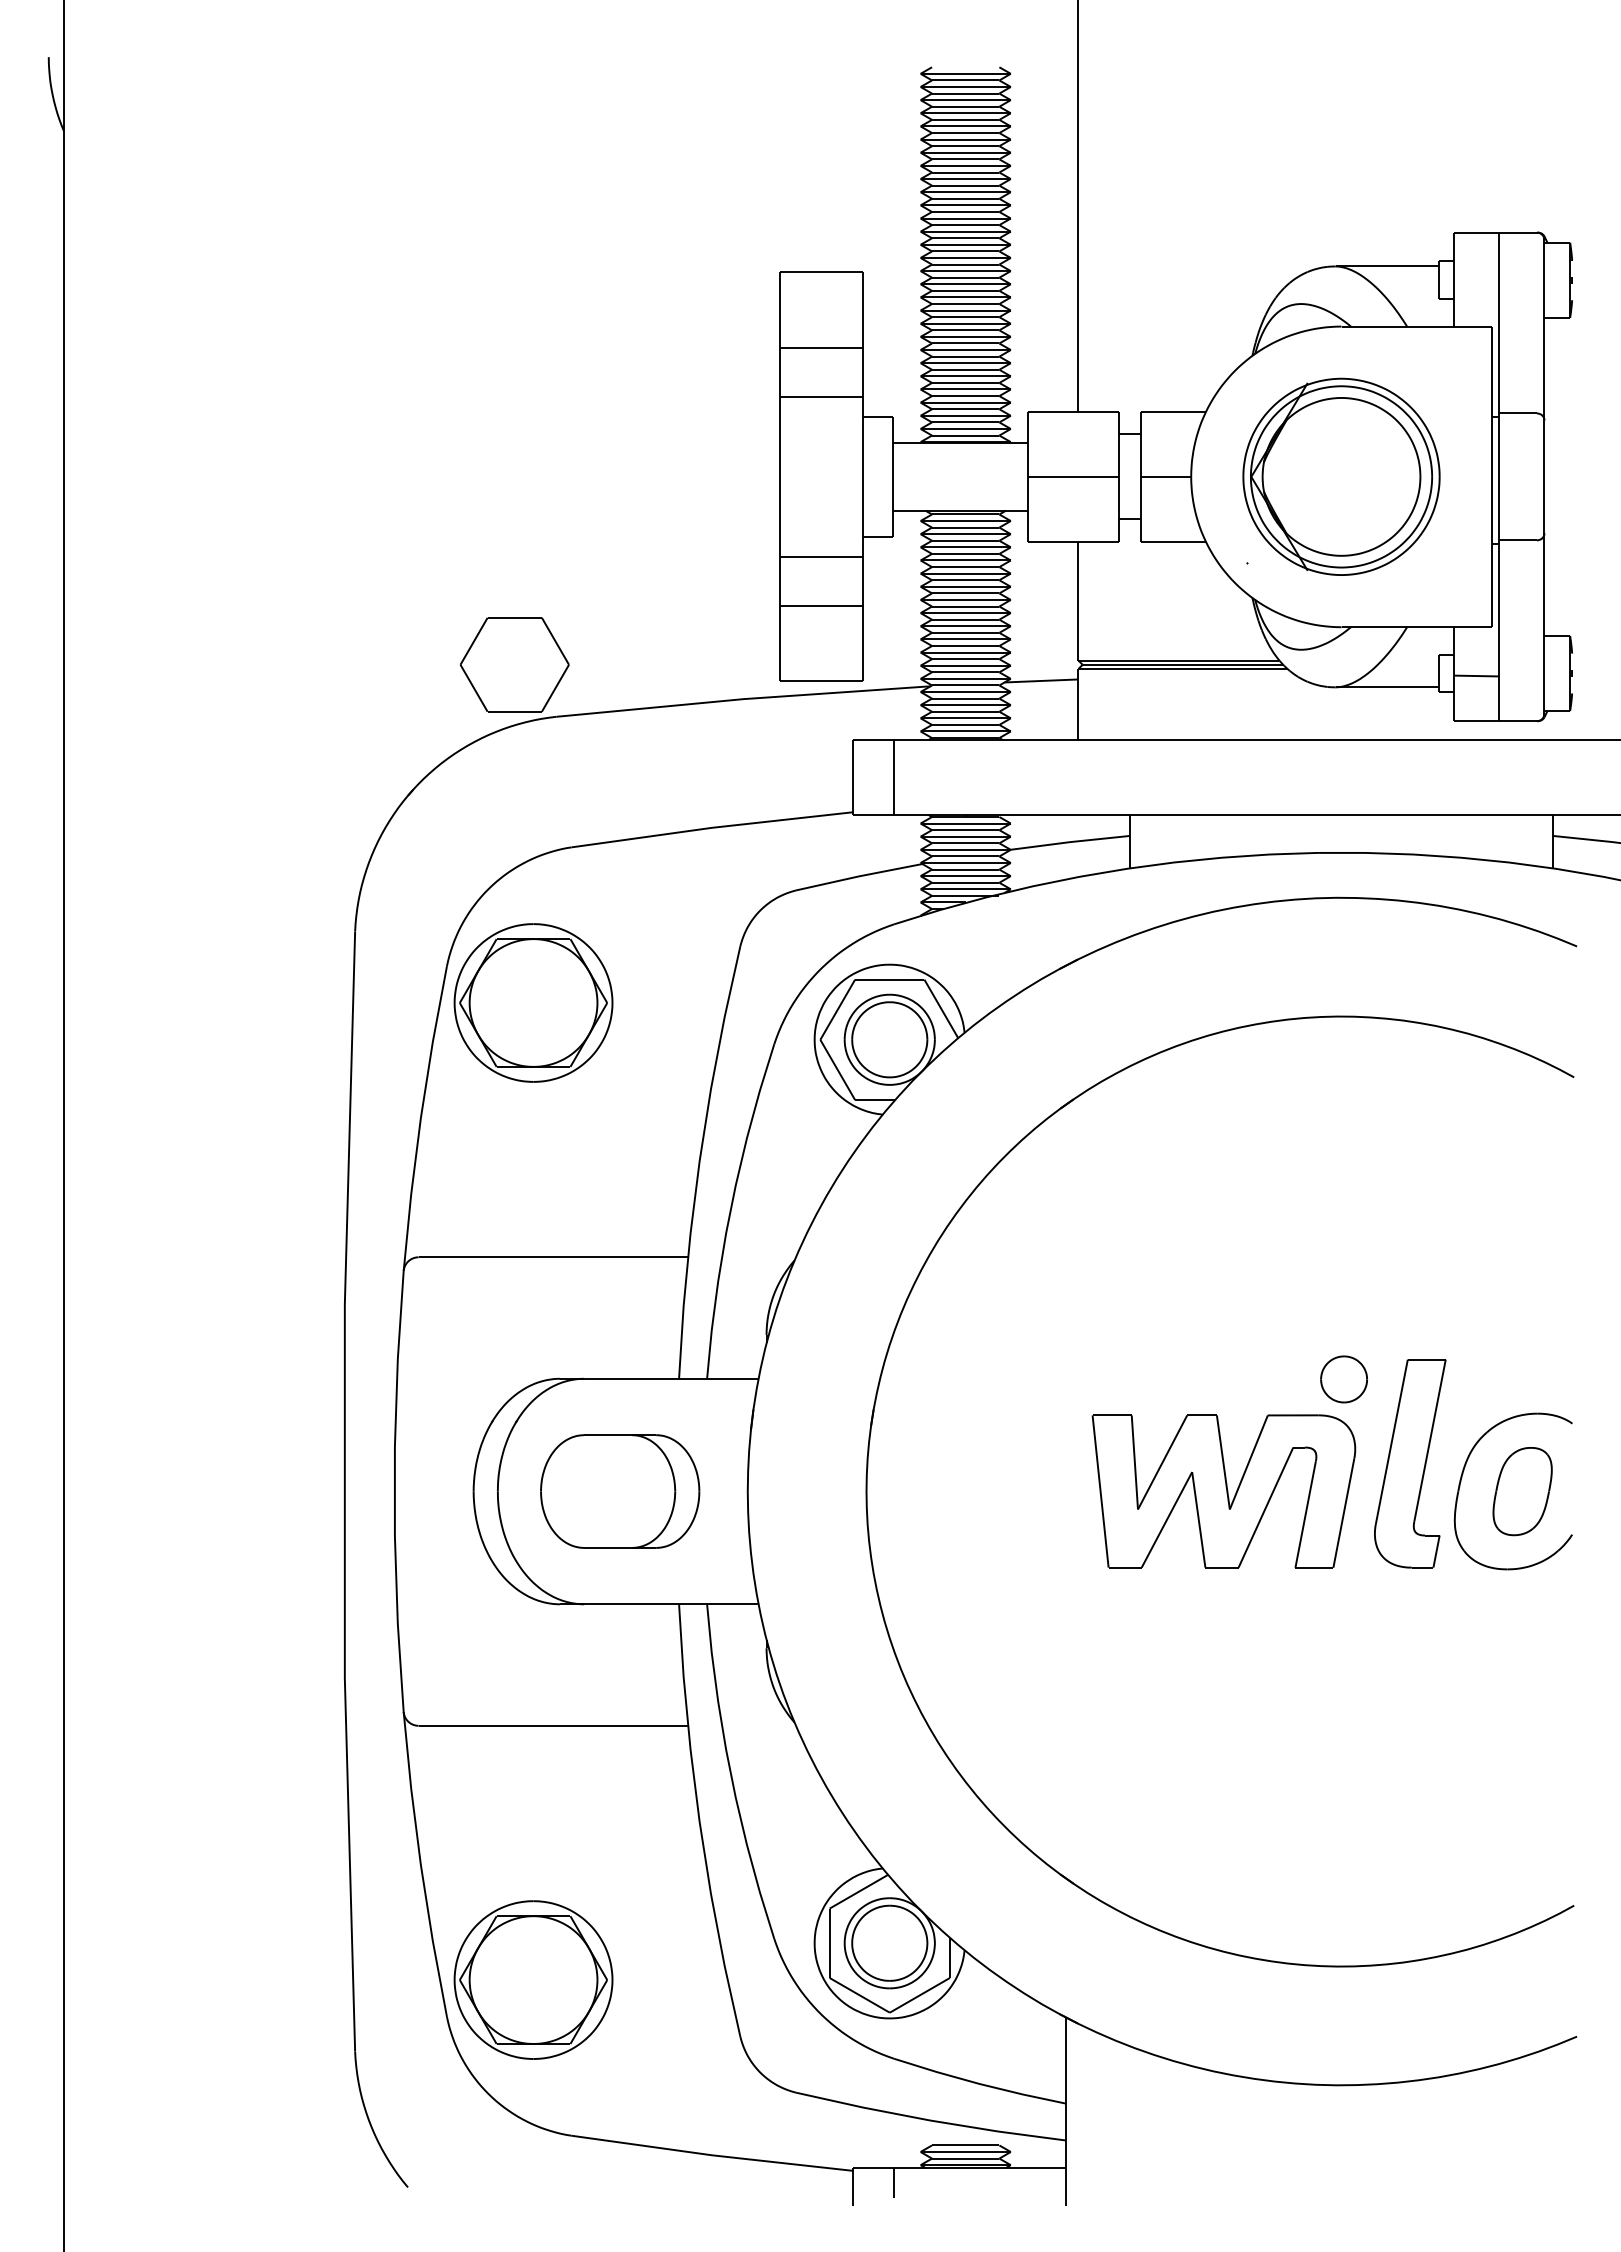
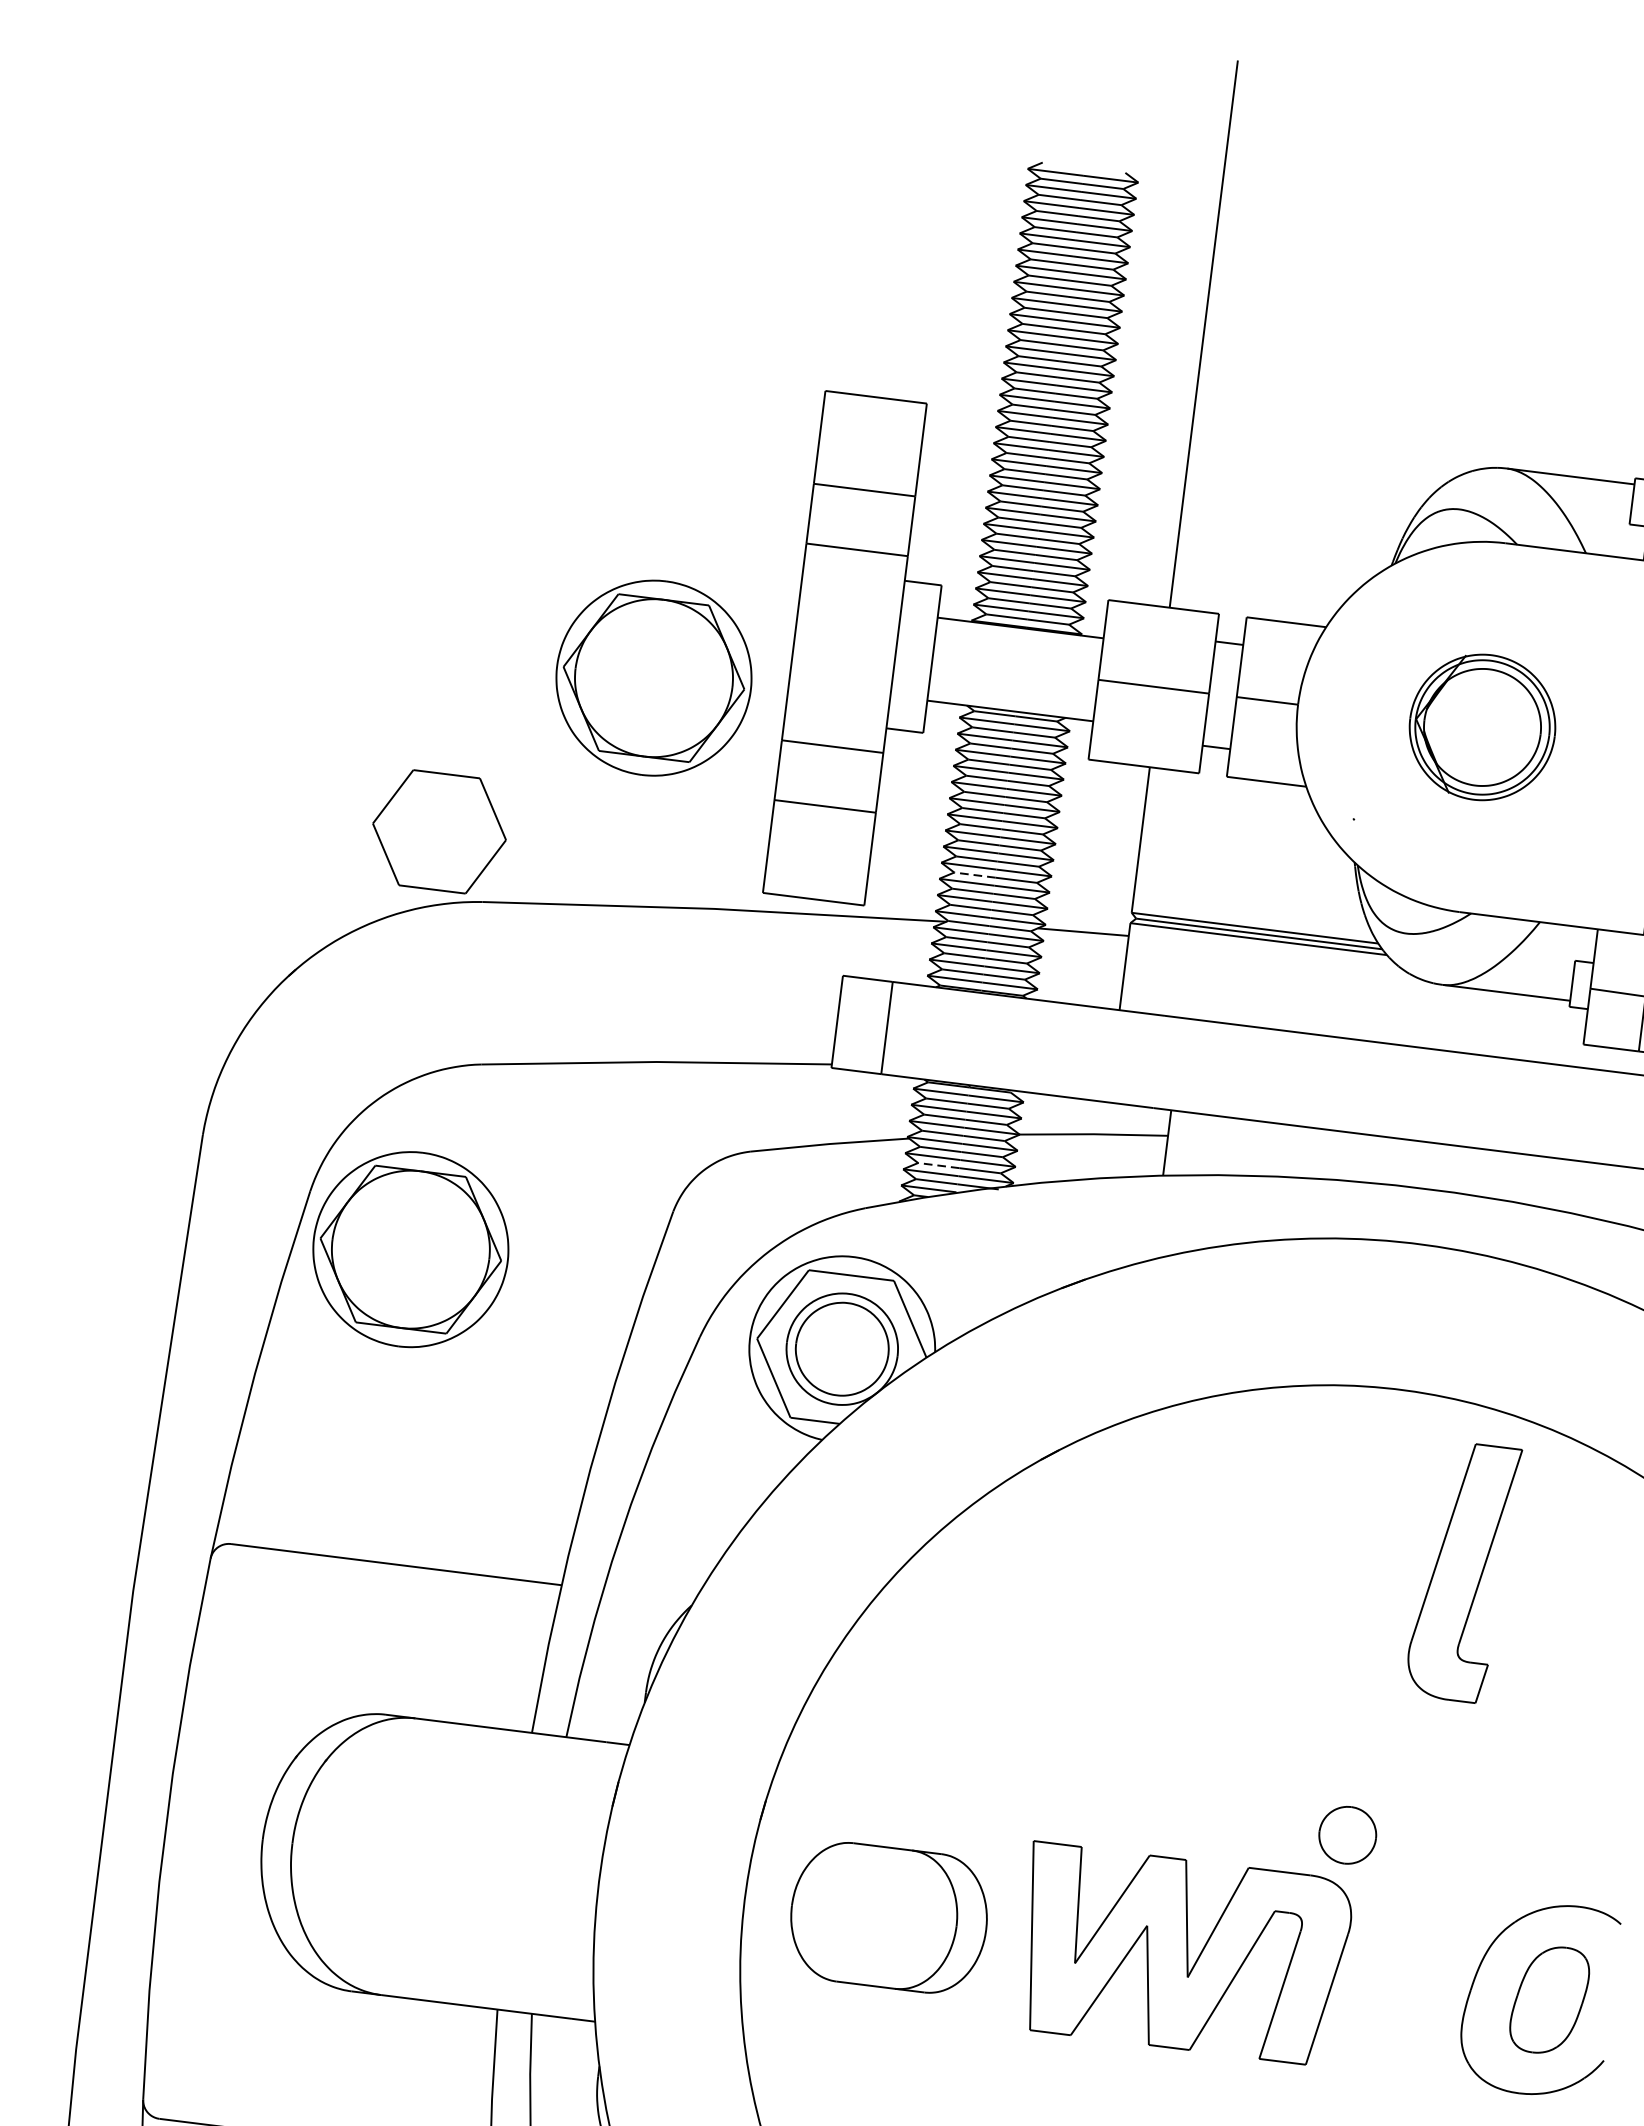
part: (1341, 476) -> (1482, 727), size x0.6
part: (671, 519) -> (654, 677), added
line: (948, 646) -> (974, 875), solid -> dashed
line: (948, 882) -> (938, 1165), solid -> dashed
part: (1410, 1463) -> (1463, 1571), moved
part: (620, 1491) -> (889, 1917), moved

